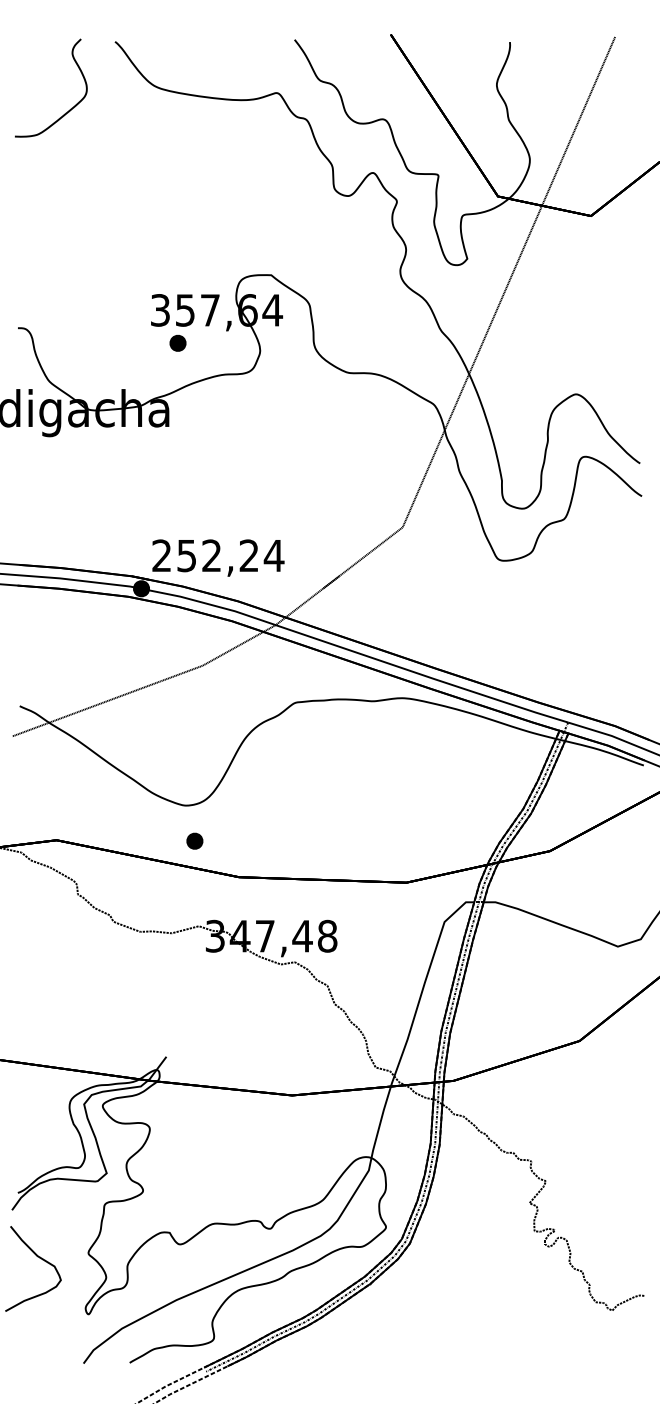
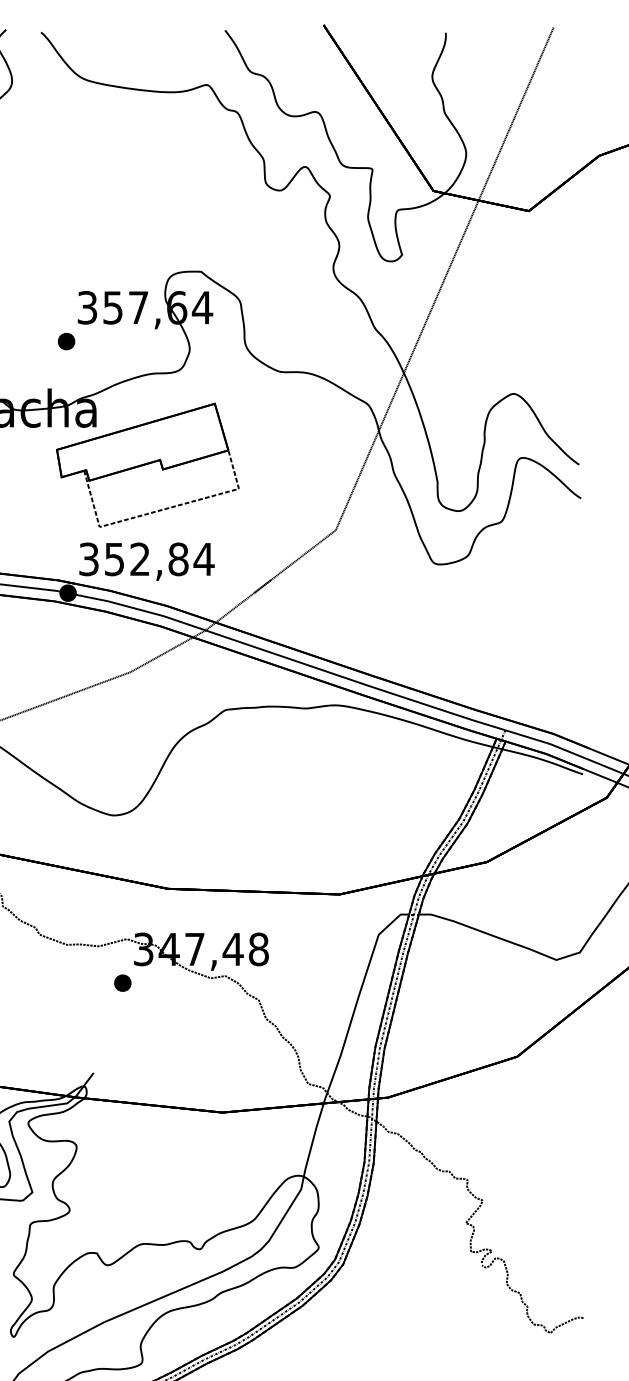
part: (177, 342) -> (66, 340), moved
part: (218, 463) -> (147, 464), added
text: (205, 555) -> (133, 559), 252,24 -> 352,84
part: (194, 840) -> (122, 982), moved

